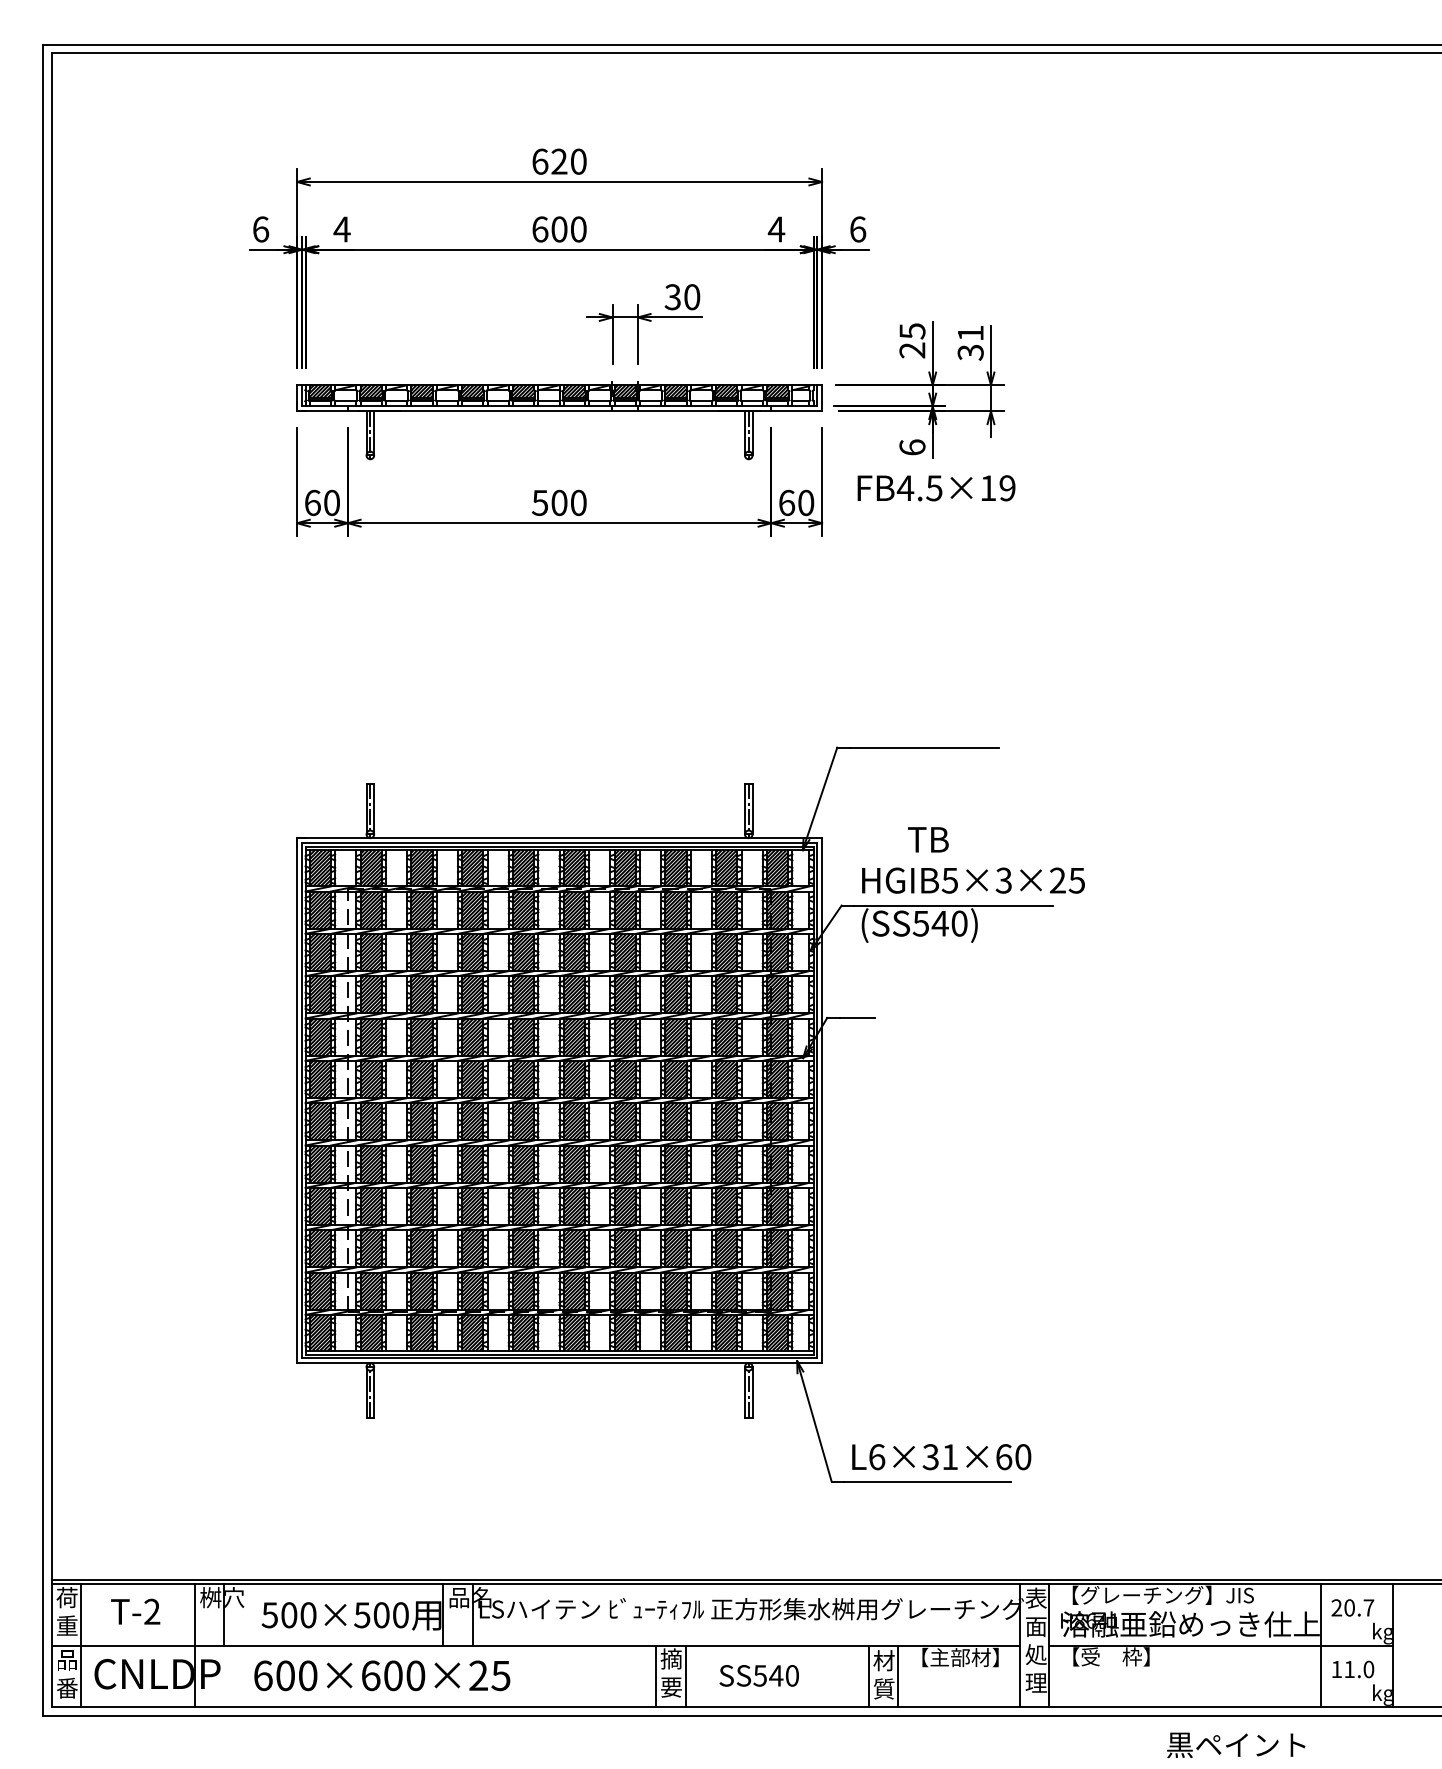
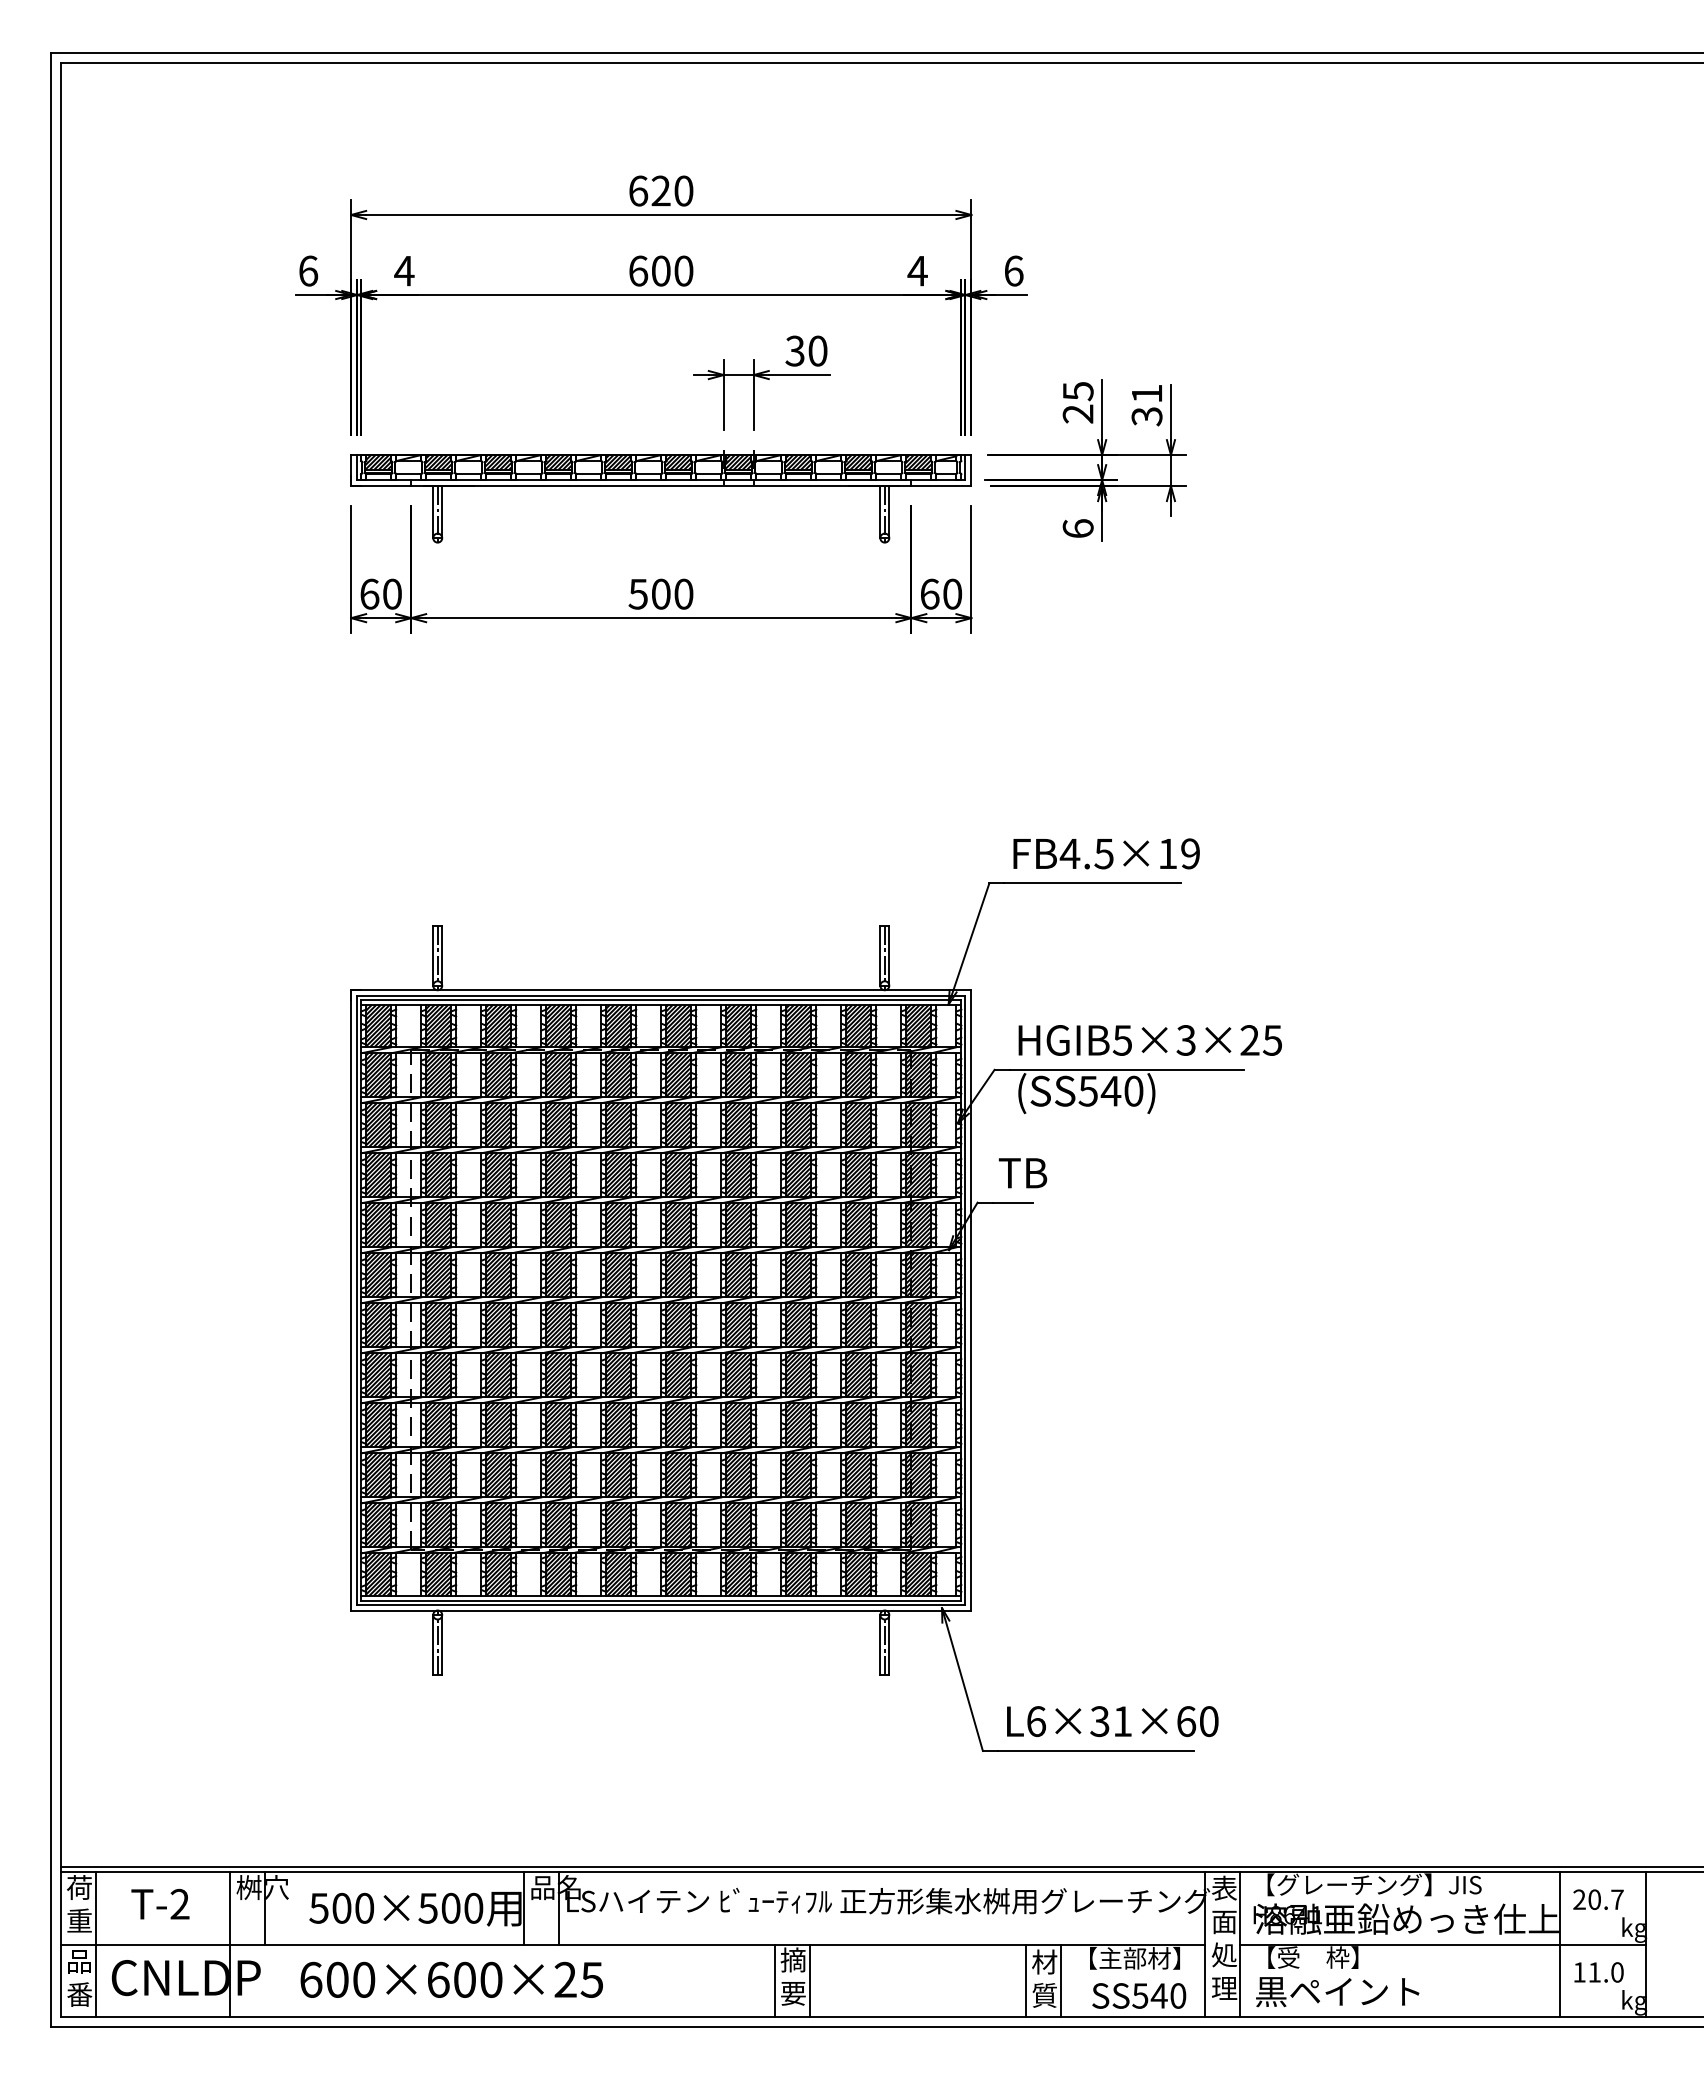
text: (936, 487) -> (1106, 853), moved
text: (927, 840) -> (1022, 1173), moved
text: (759, 1675) -> (1139, 1995), moved
text: (1236, 1745) -> (1337, 1992), moved

